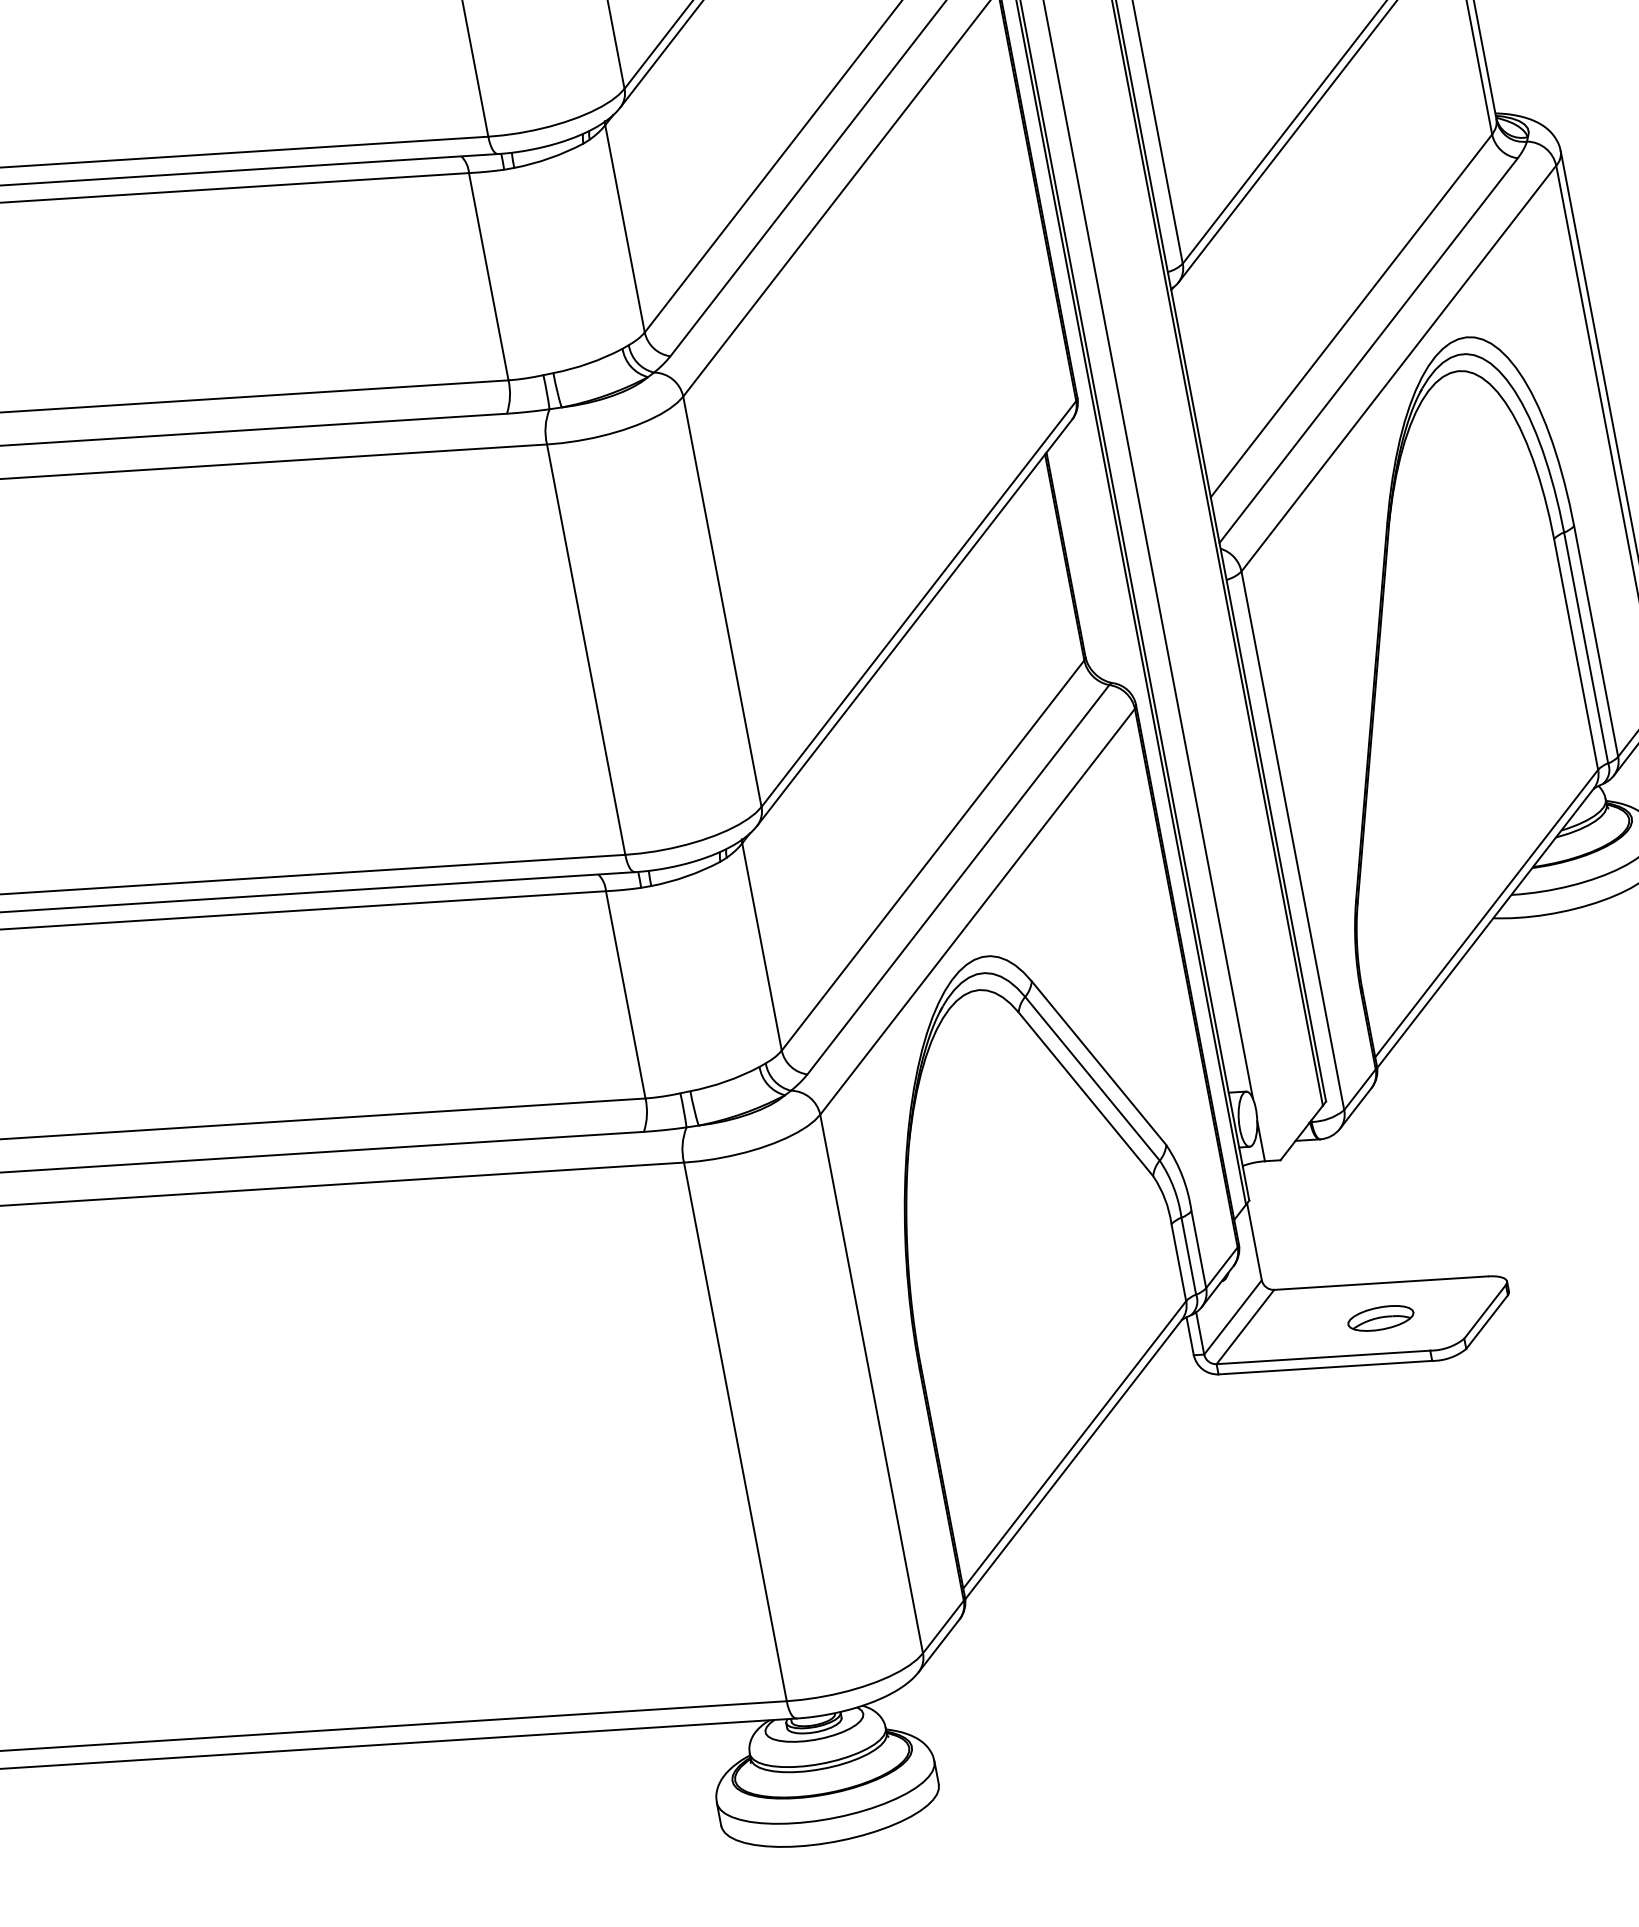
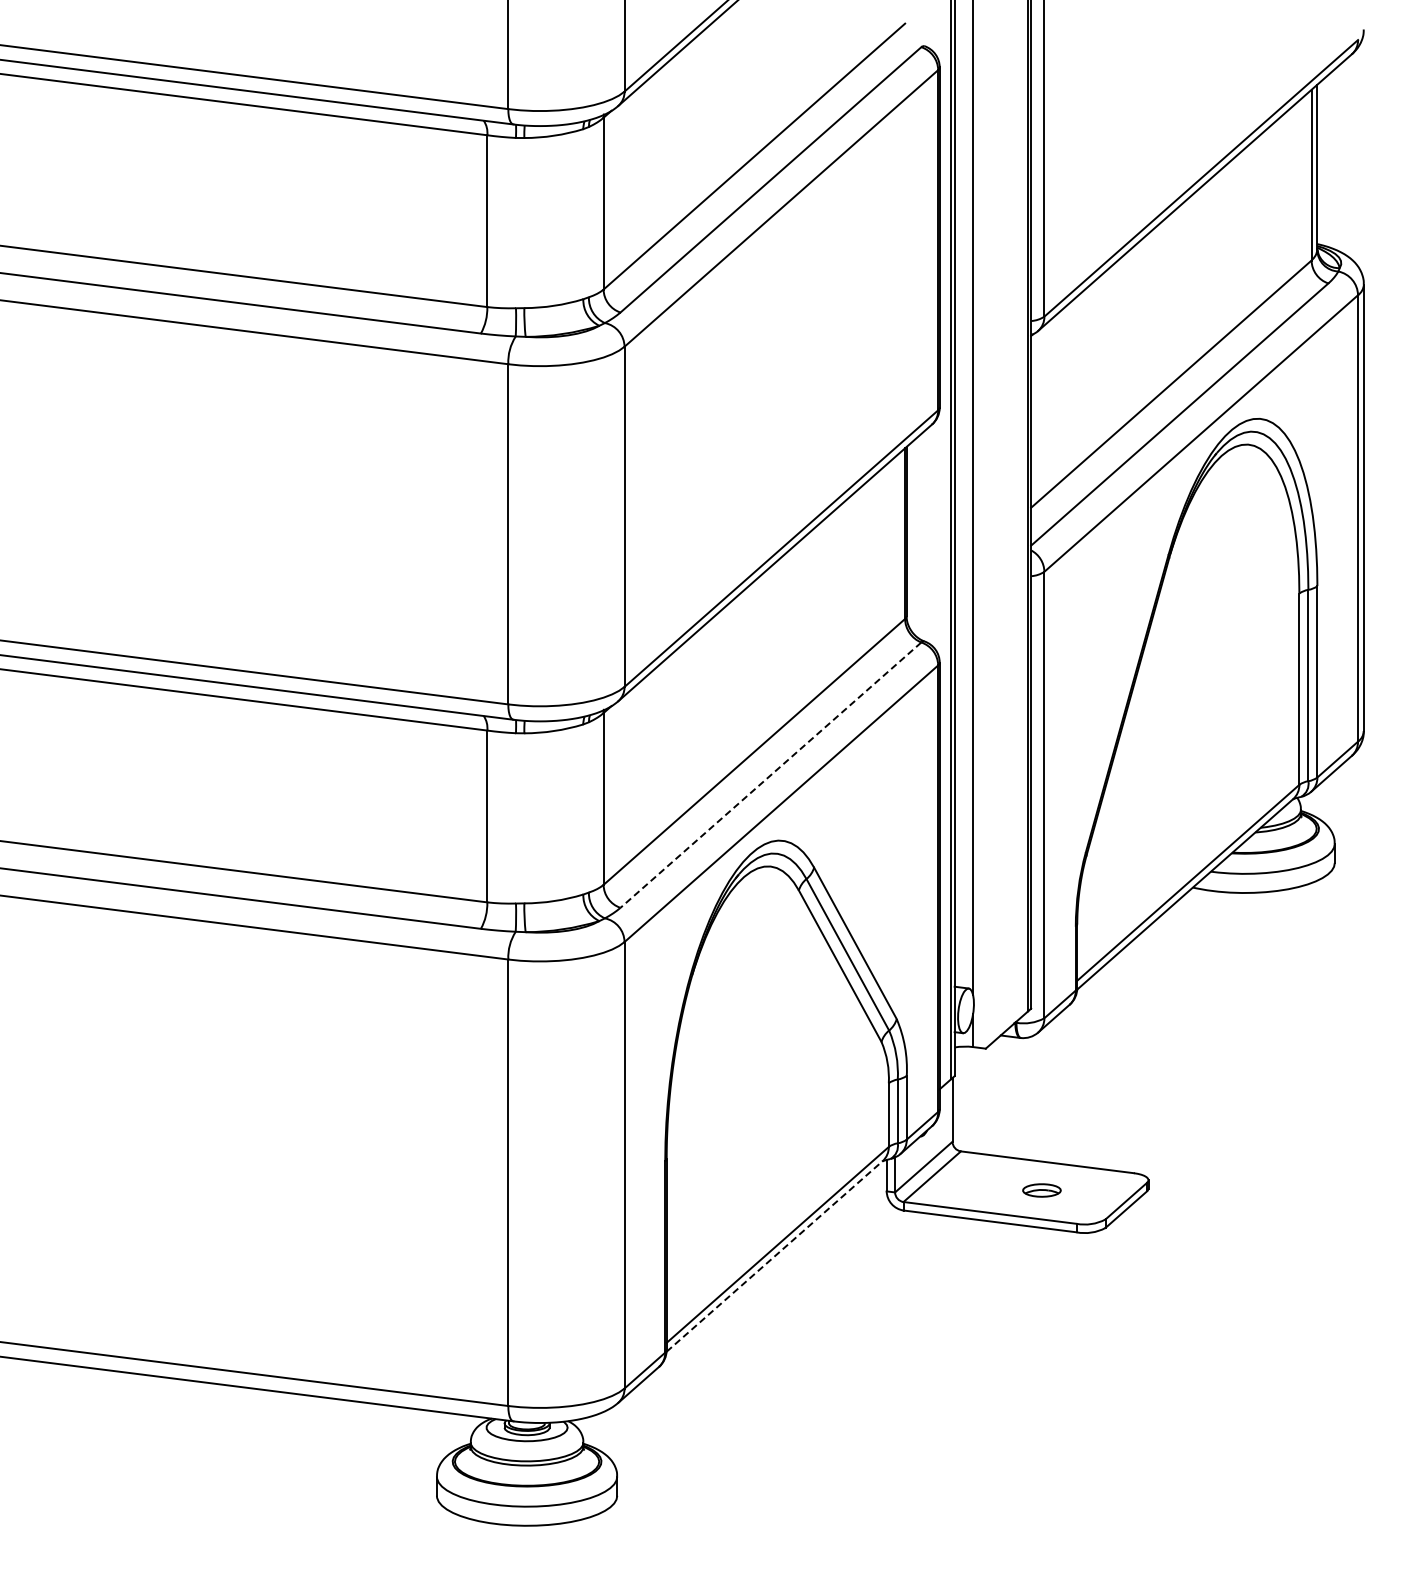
line: (957, 880) -> (770, 775), solid -> dashed
part: (1380, 1318) -> (1041, 1190), size x0.7
line: (1073, 1459) -> (774, 1256), solid -> dashed

